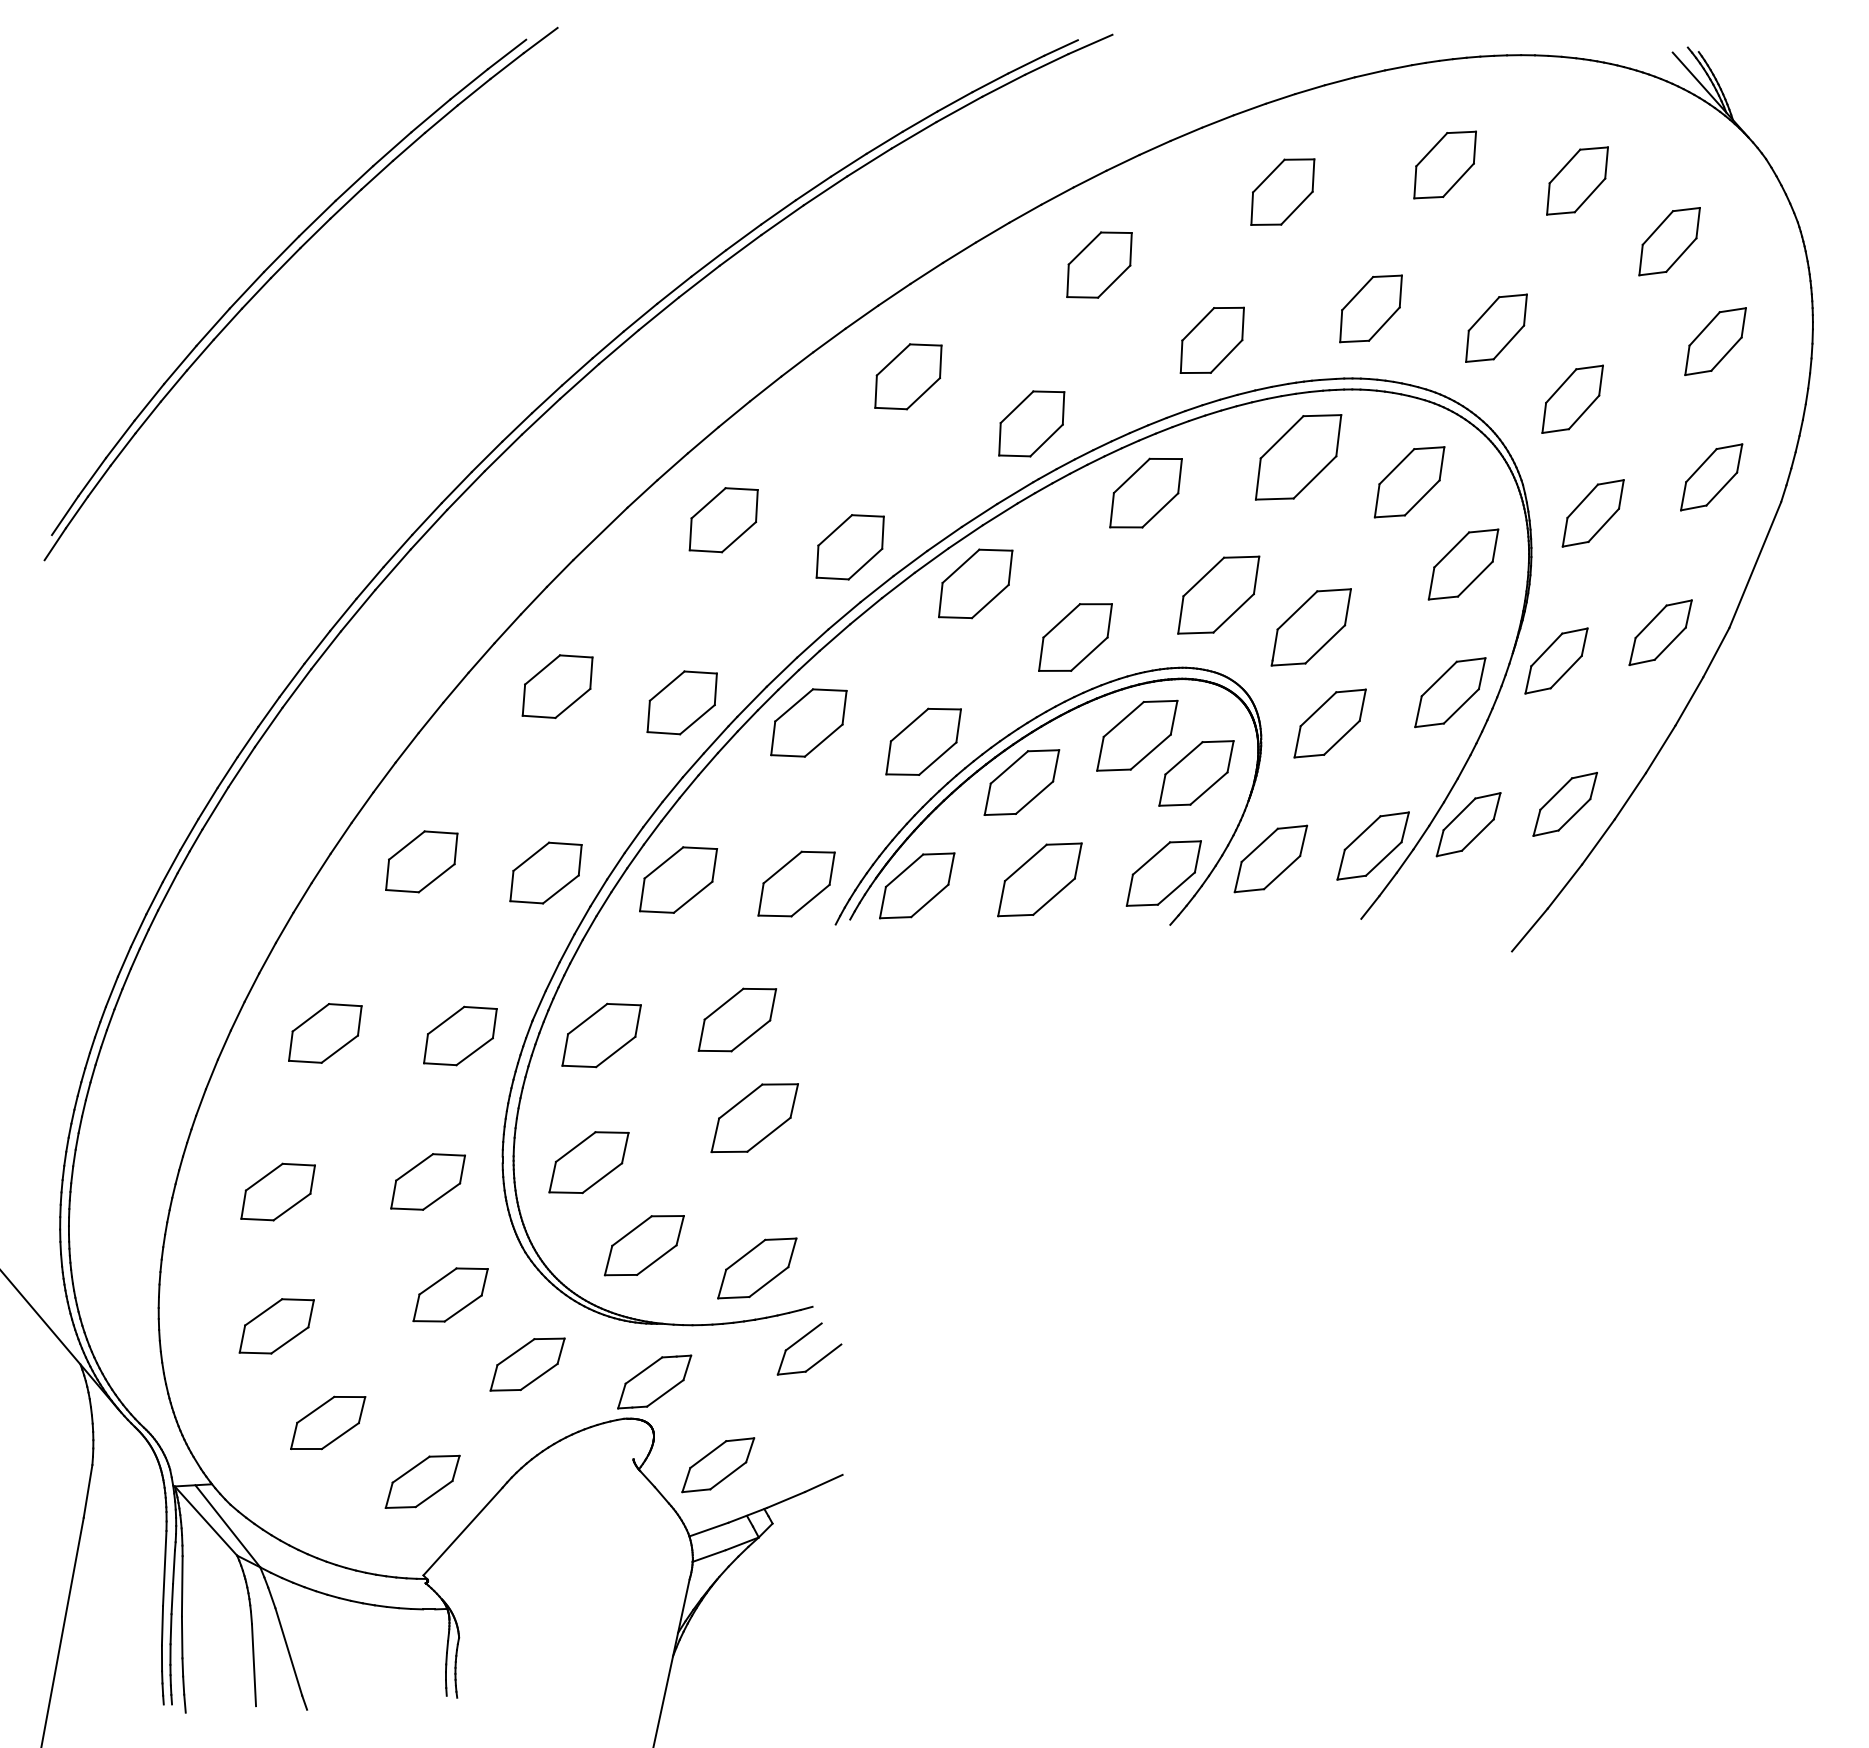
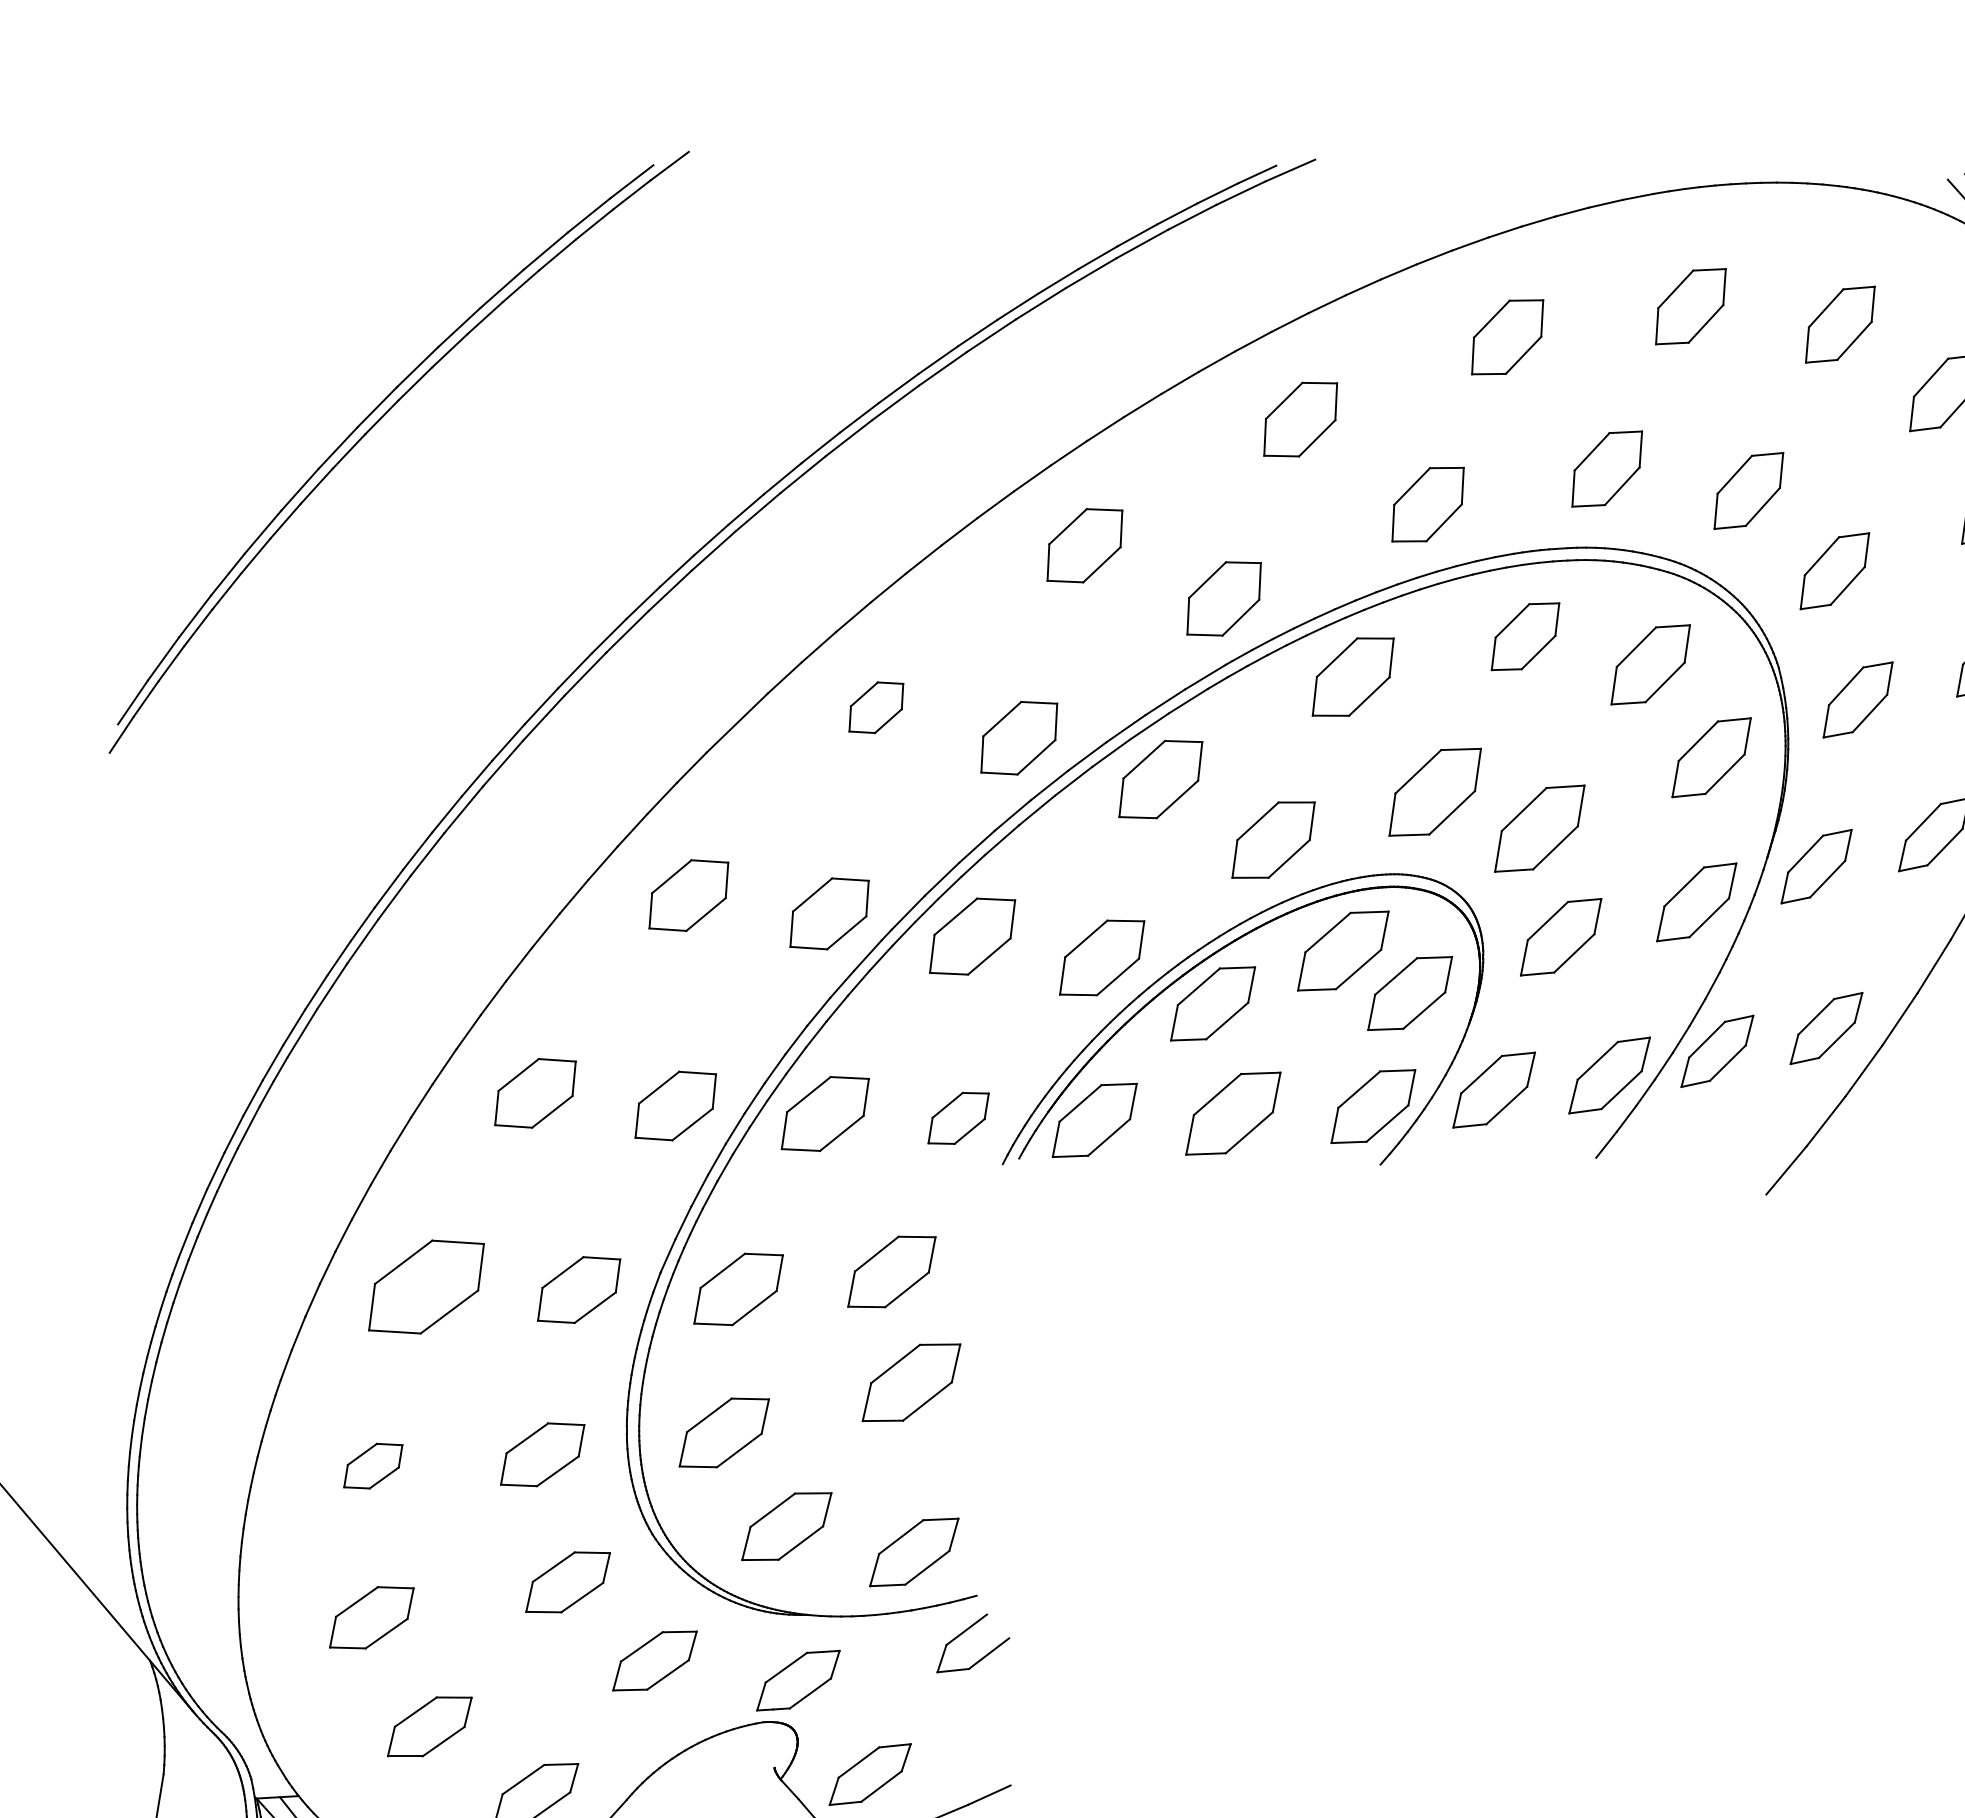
part: (1298, 457) -> (1525, 636), size x0.7
part: (723, 520) -> (876, 707), size x0.7
part: (796, 883) -> (958, 1117), size x0.7
part: (325, 1033) -> (426, 1287), size x1.4
part: (277, 1191) -> (372, 1465), size x0.7

